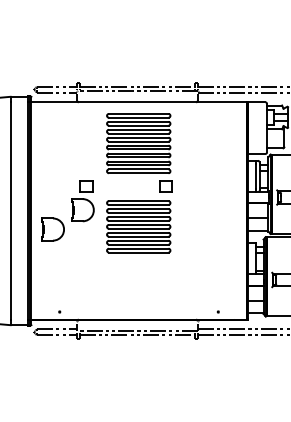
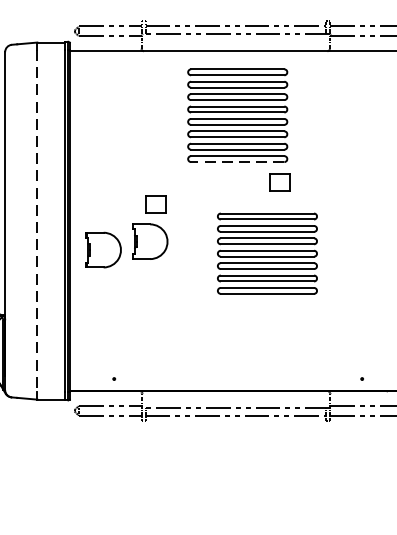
line: (138, 173) -> (237, 162), solid -> dashed
part: (82, 201) -> (149, 228), moved
line: (10, 211) -> (37, 221), solid -> dashed
part: (138, 226) -> (267, 253), moved

